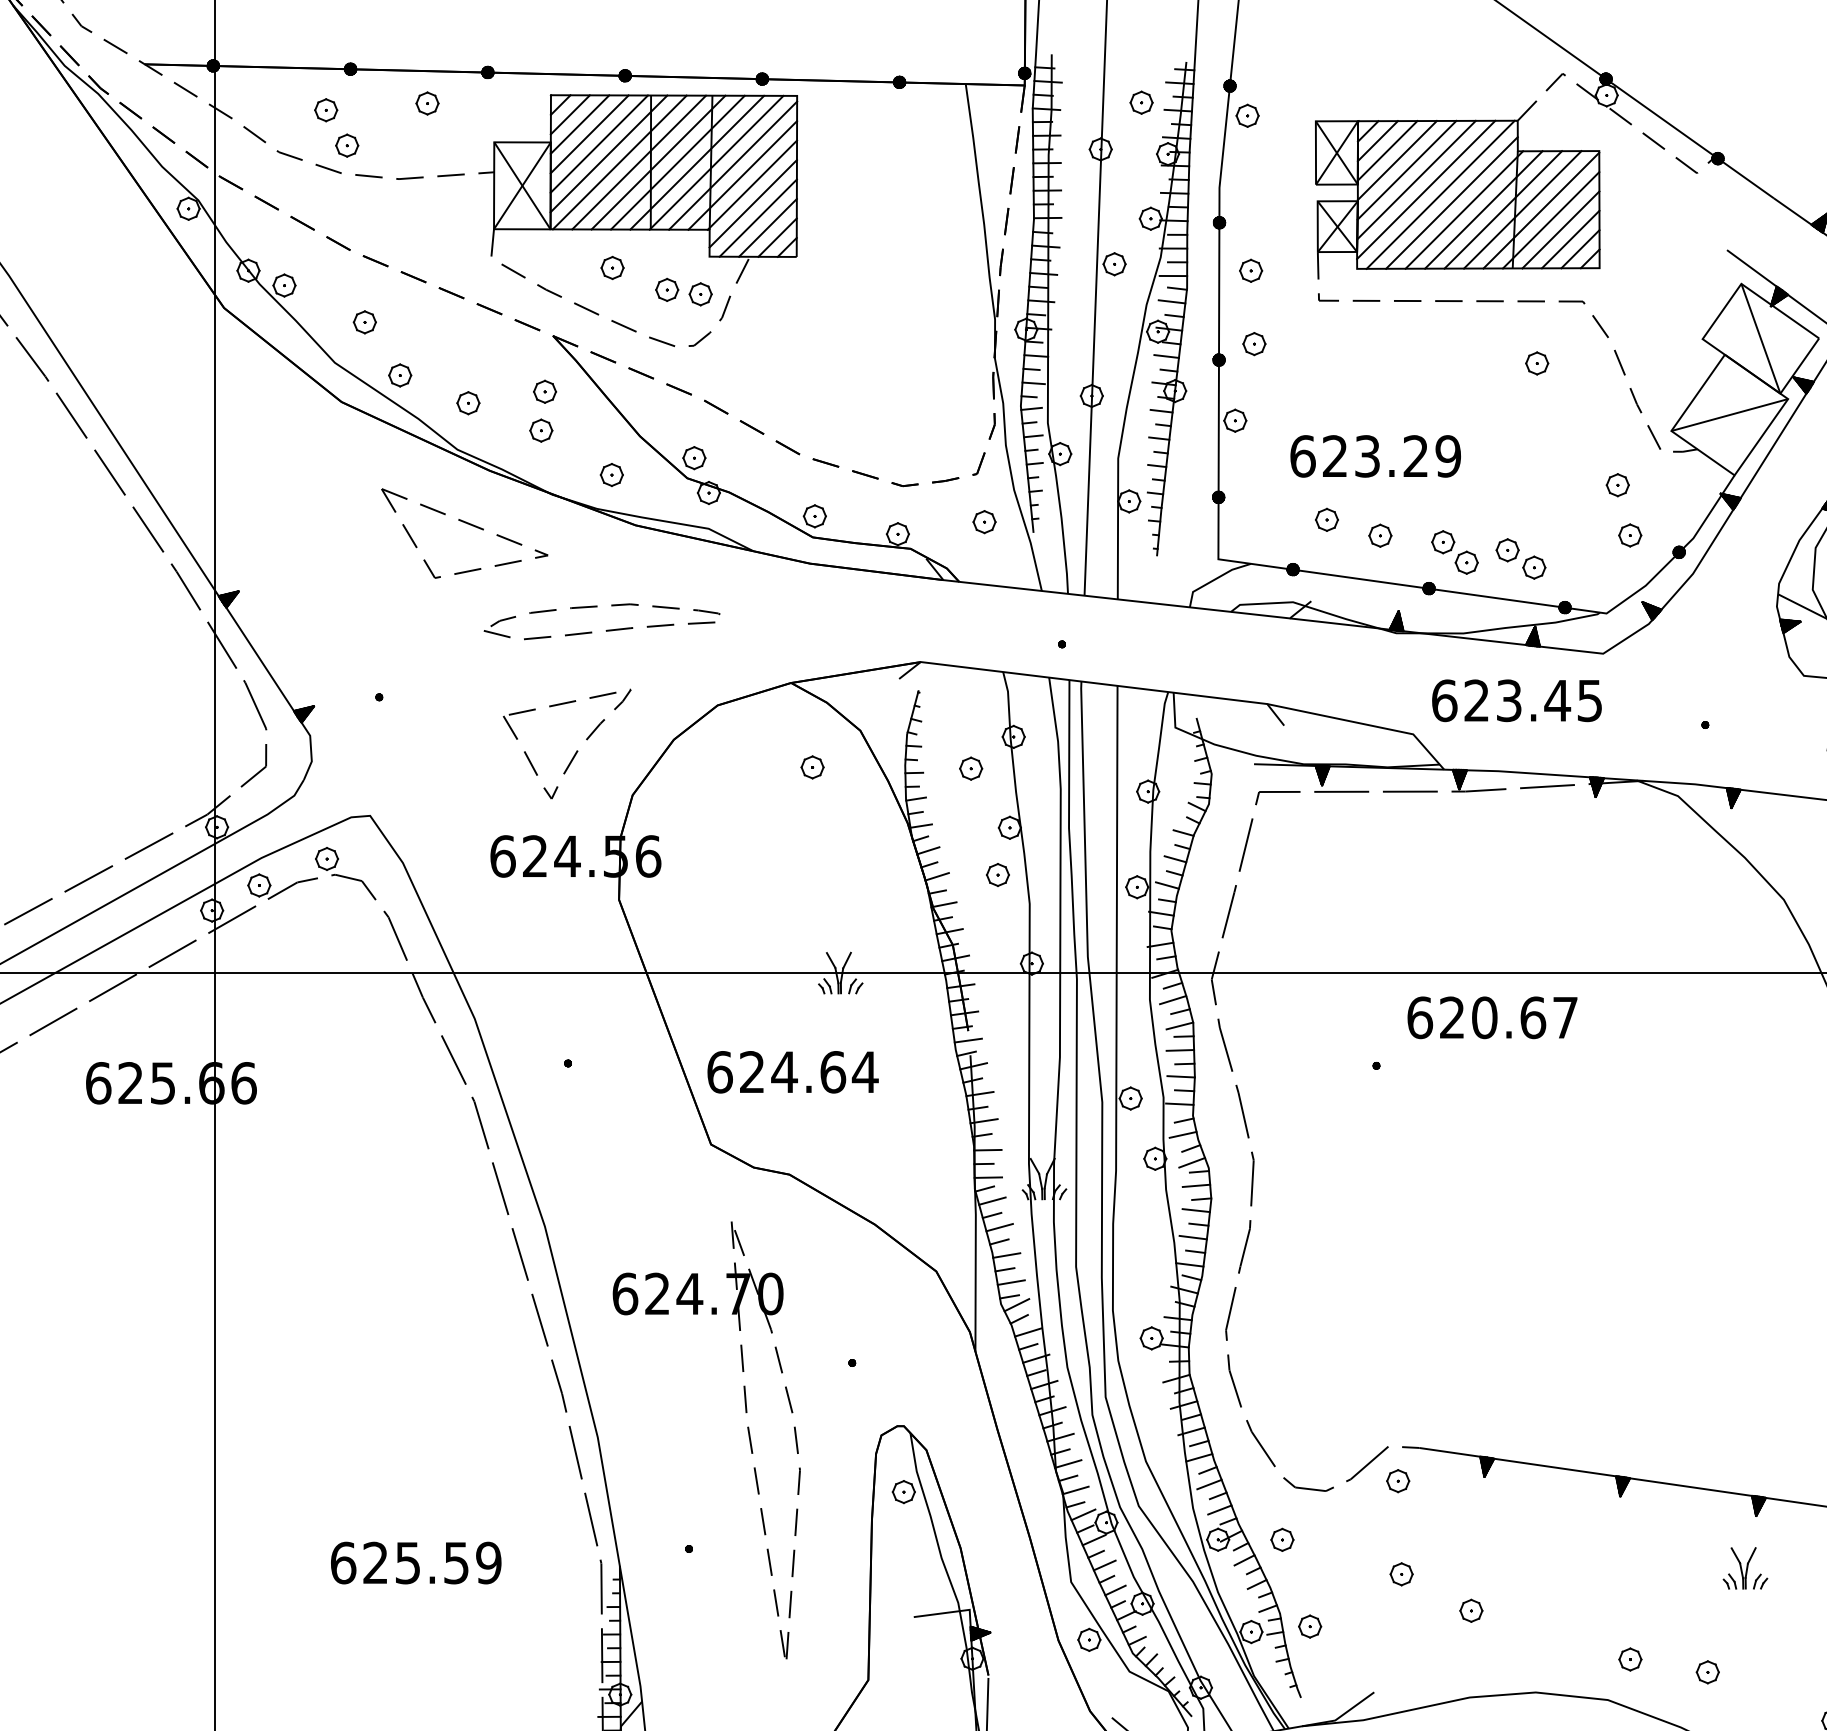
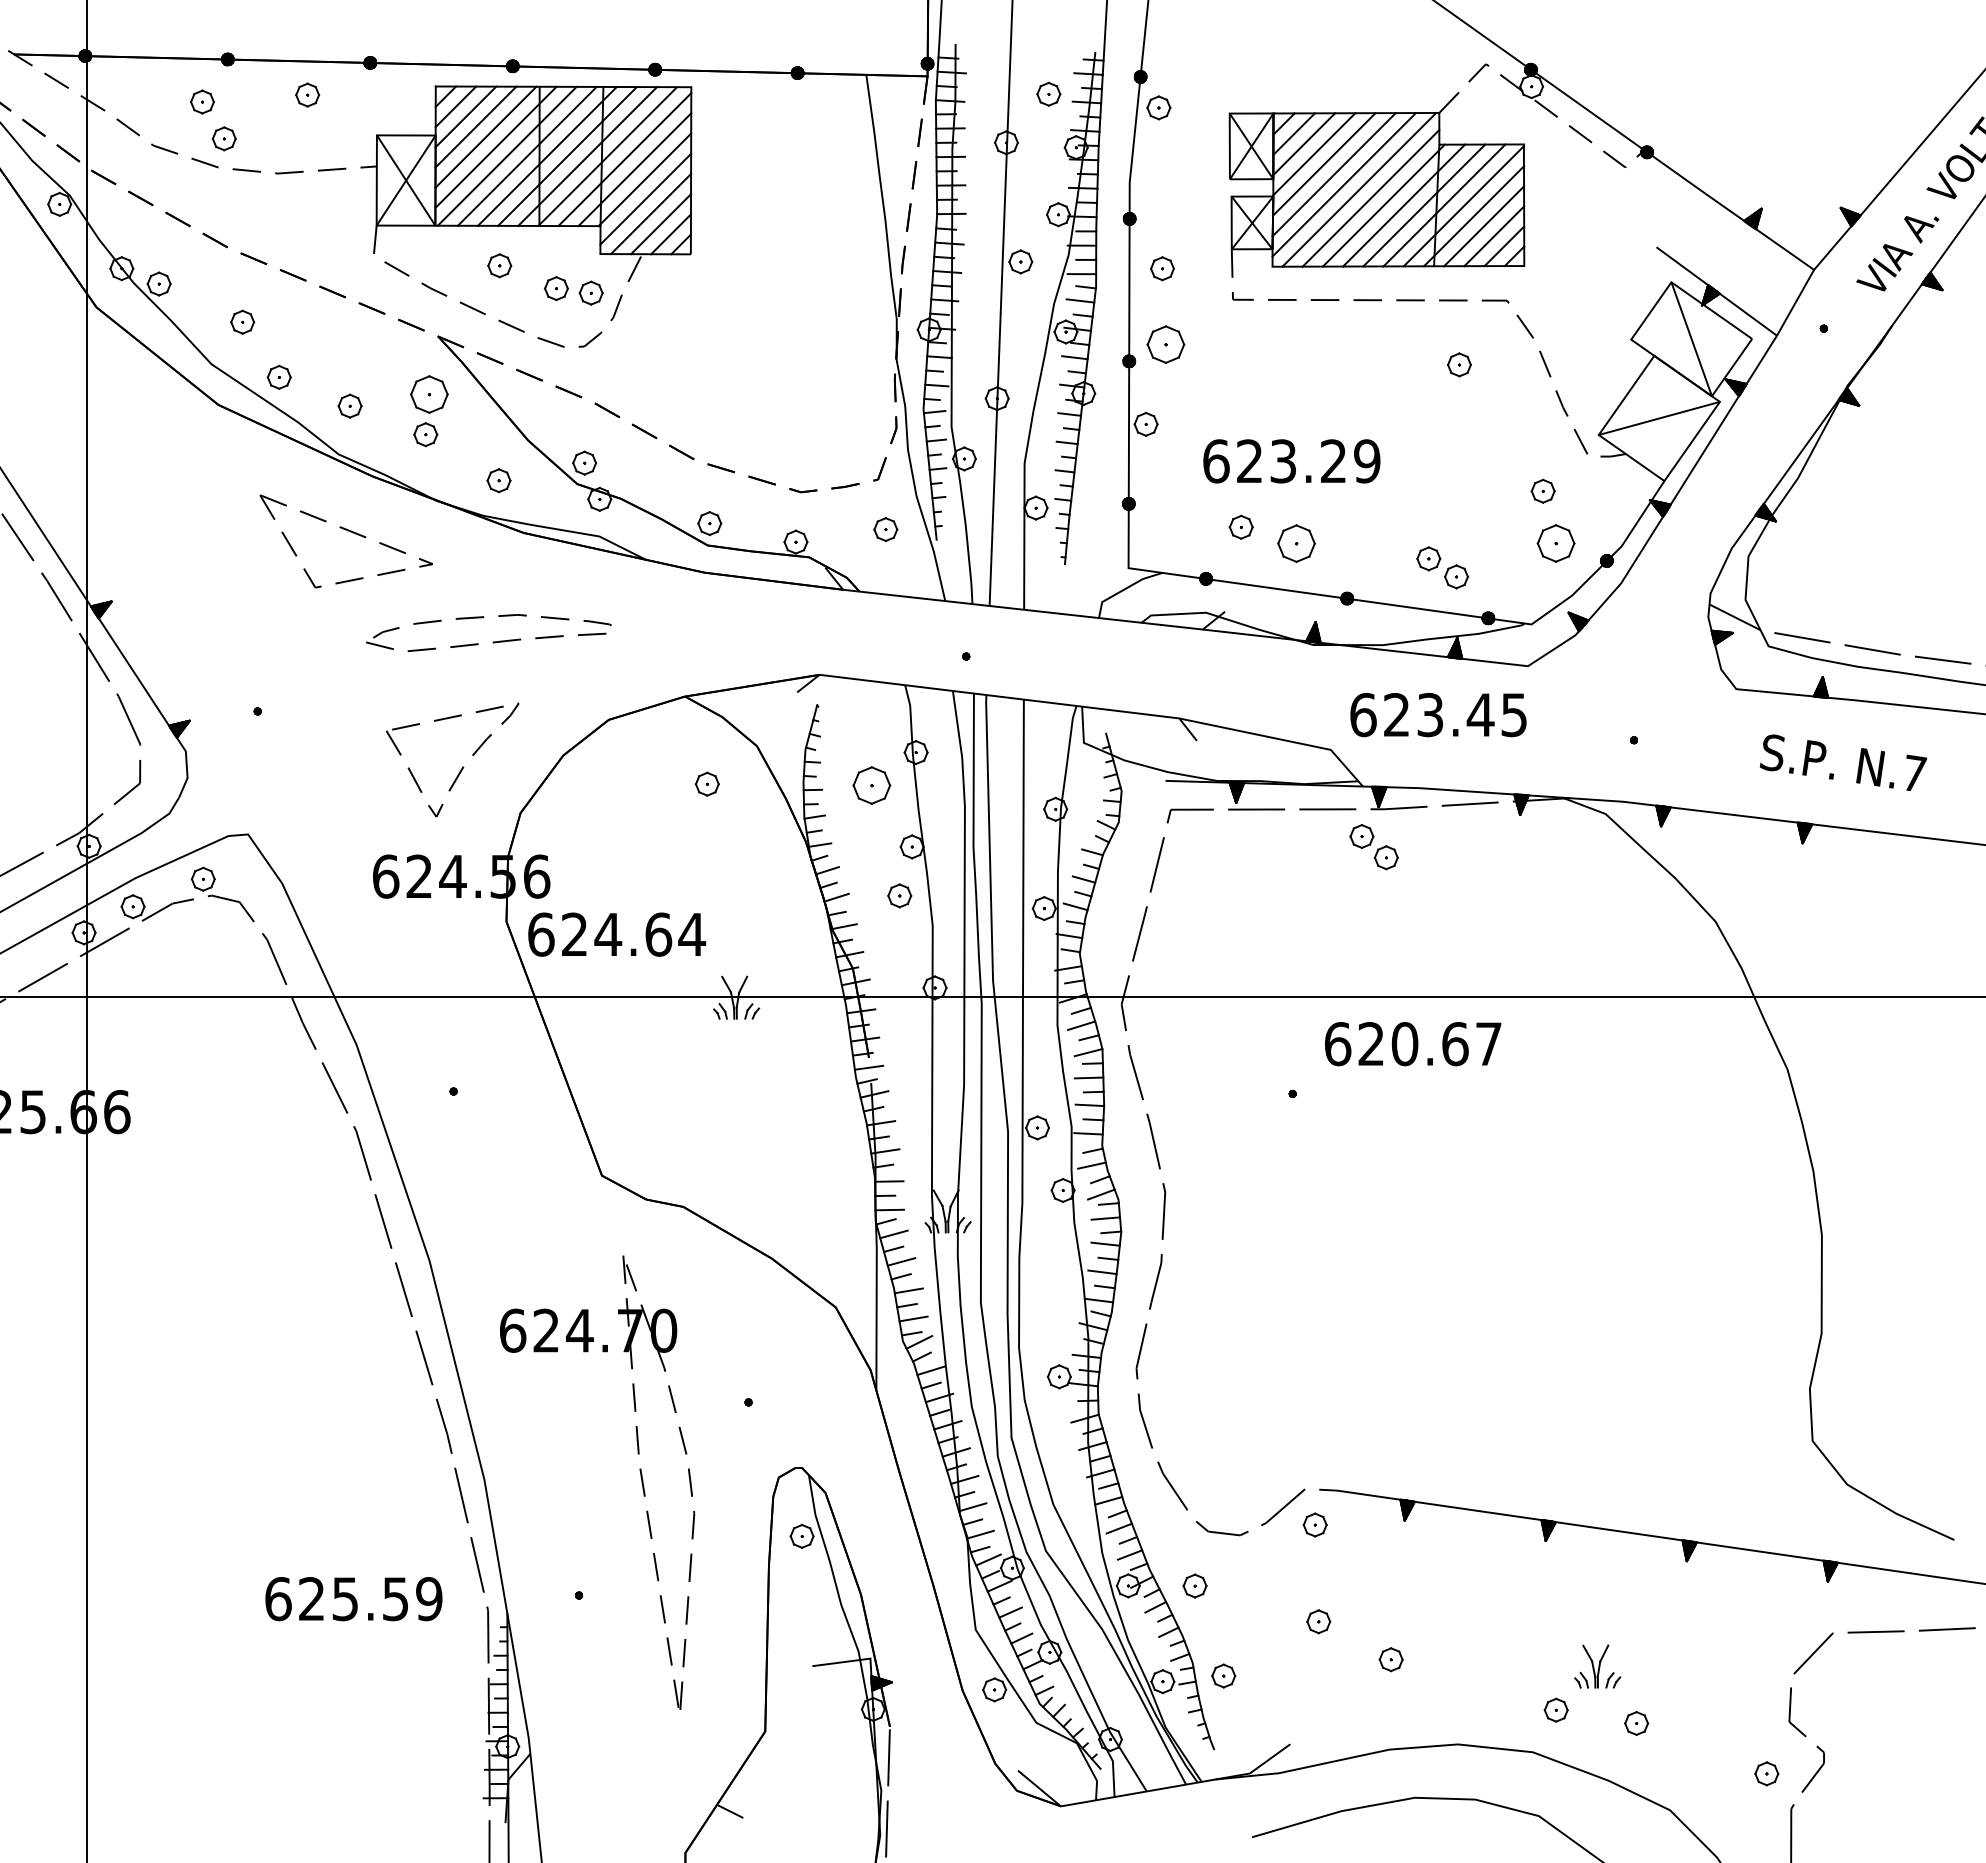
part: (1253, 343) -> (1165, 344), size x1.6
part: (544, 391) -> (429, 393), size x1.6
part: (1380, 535) -> (1296, 543), size x1.6
part: (1629, 535) -> (1555, 543), size x1.6
part: (1454, 552) -> (1373, 847), moved
part: (970, 768) -> (871, 785), size x1.6
text: (793, 1072) -> (617, 934), moved
text: (415, 1563) -> (353, 1599), moved
part: (1745, 1568) -> (1597, 1666), moved

